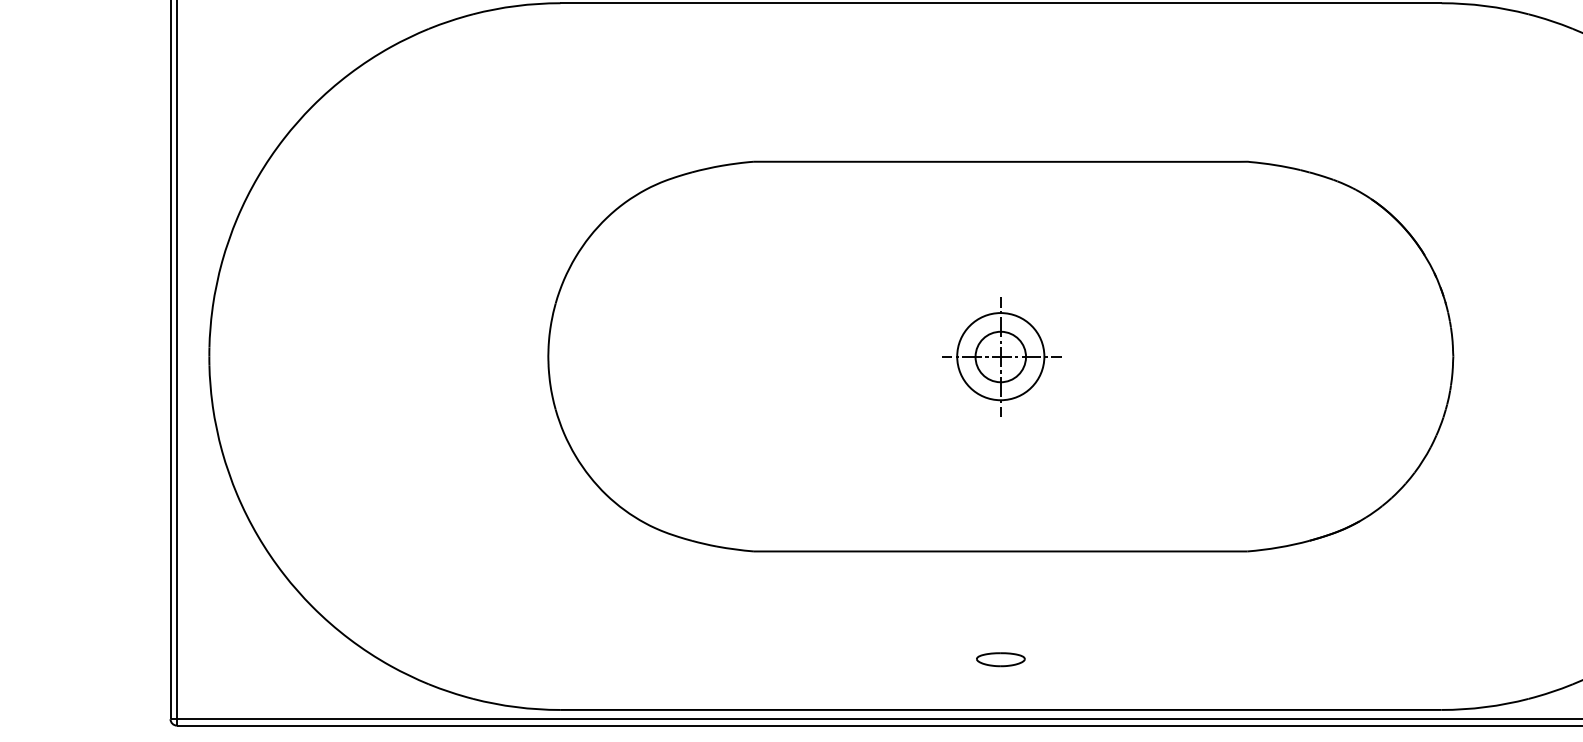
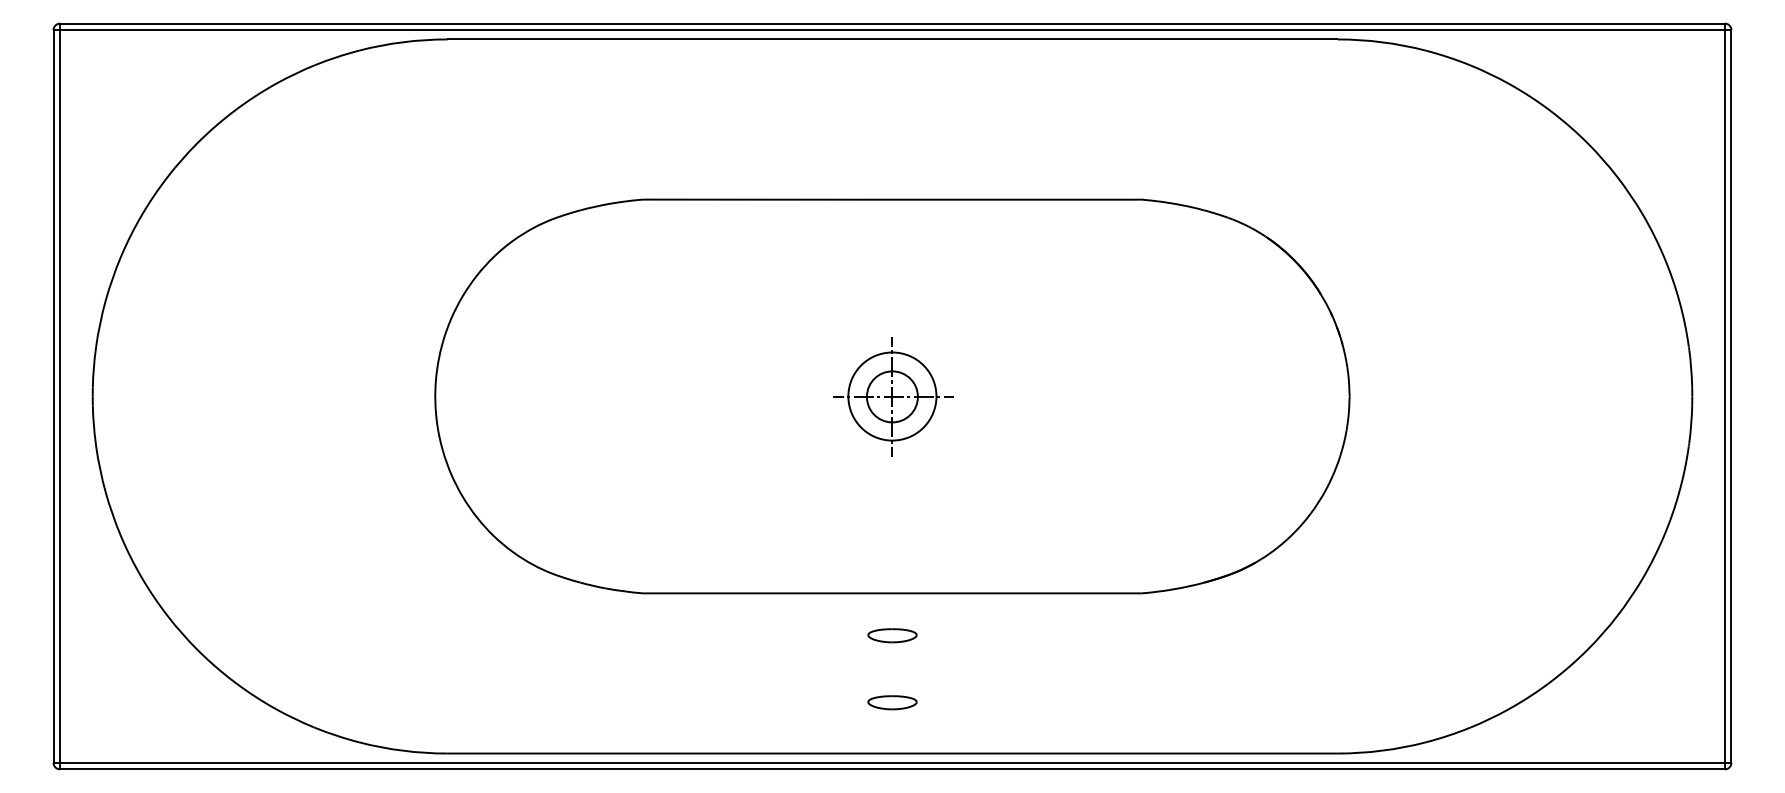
part: (1000, 593) -> (892, 635), added

